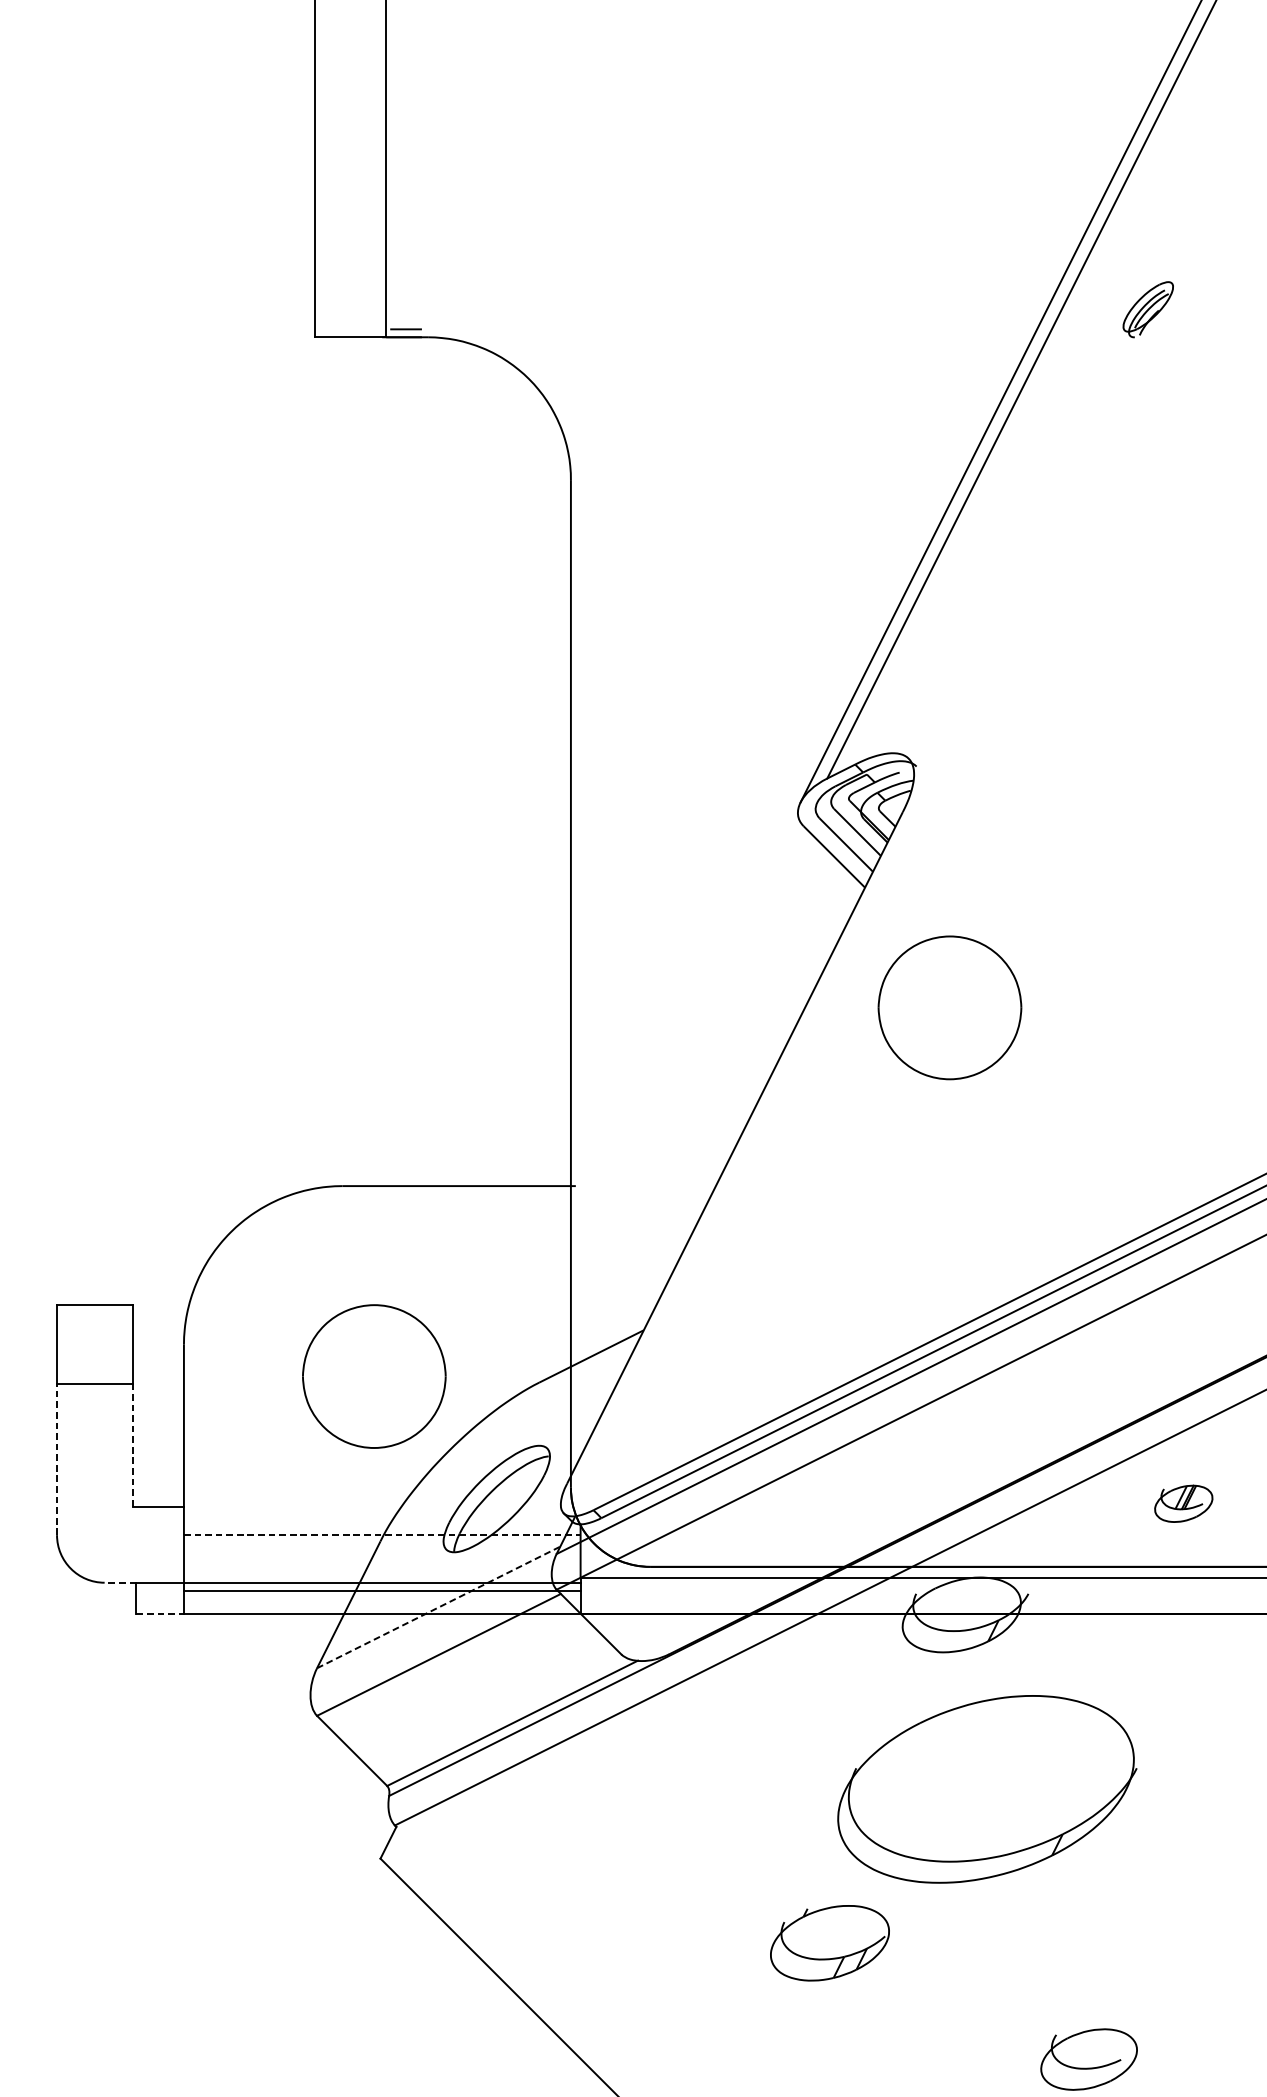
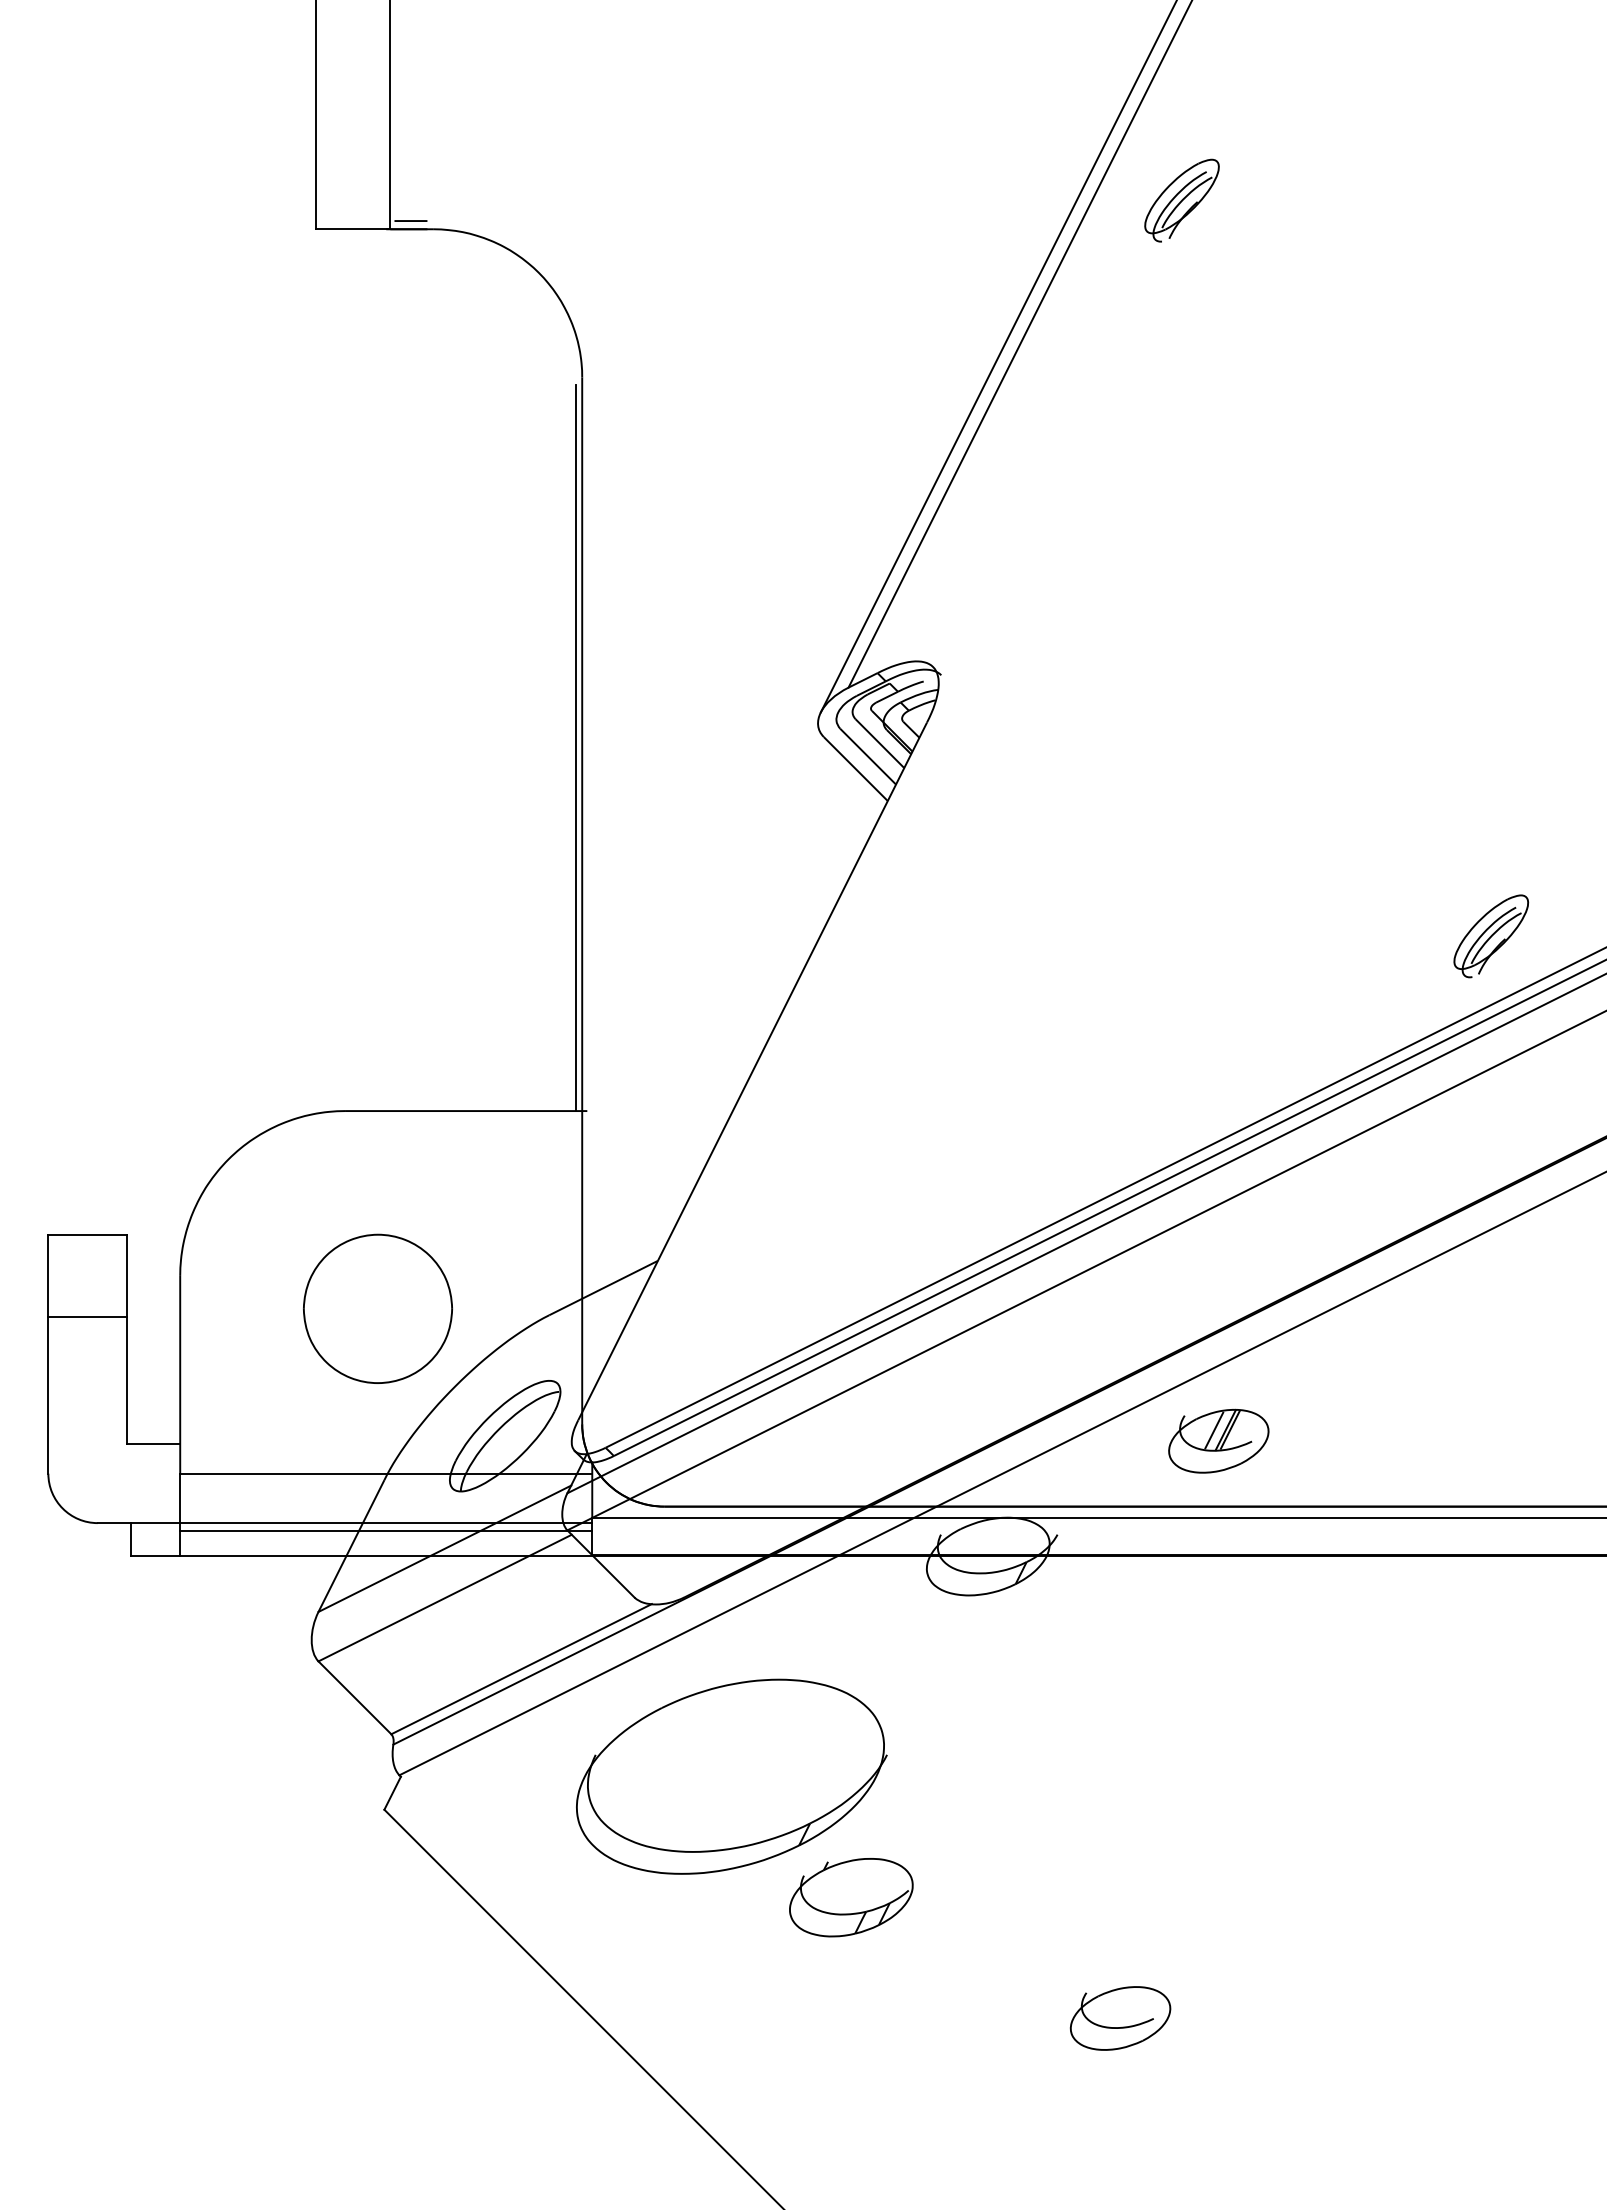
part: (1147, 309) -> (1181, 200), size x1.43
line: (564, 836) -> (575, 747), added
part: (949, 1007) -> (975, 925), removed
line: (133, 1445) -> (127, 1380), dashed -> solid
line: (57, 1458) -> (48, 1394), dashed -> solid
part: (1183, 1503) -> (1218, 1440), size x1.67
line: (382, 1534) -> (386, 1473), dashed -> solid
line: (119, 1583) -> (113, 1523), dashed -> solid
line: (439, 1607) -> (445, 1548), dashed -> solid
line: (160, 1614) -> (155, 1556), dashed -> solid
part: (987, 1789) -> (731, 1776), moved

